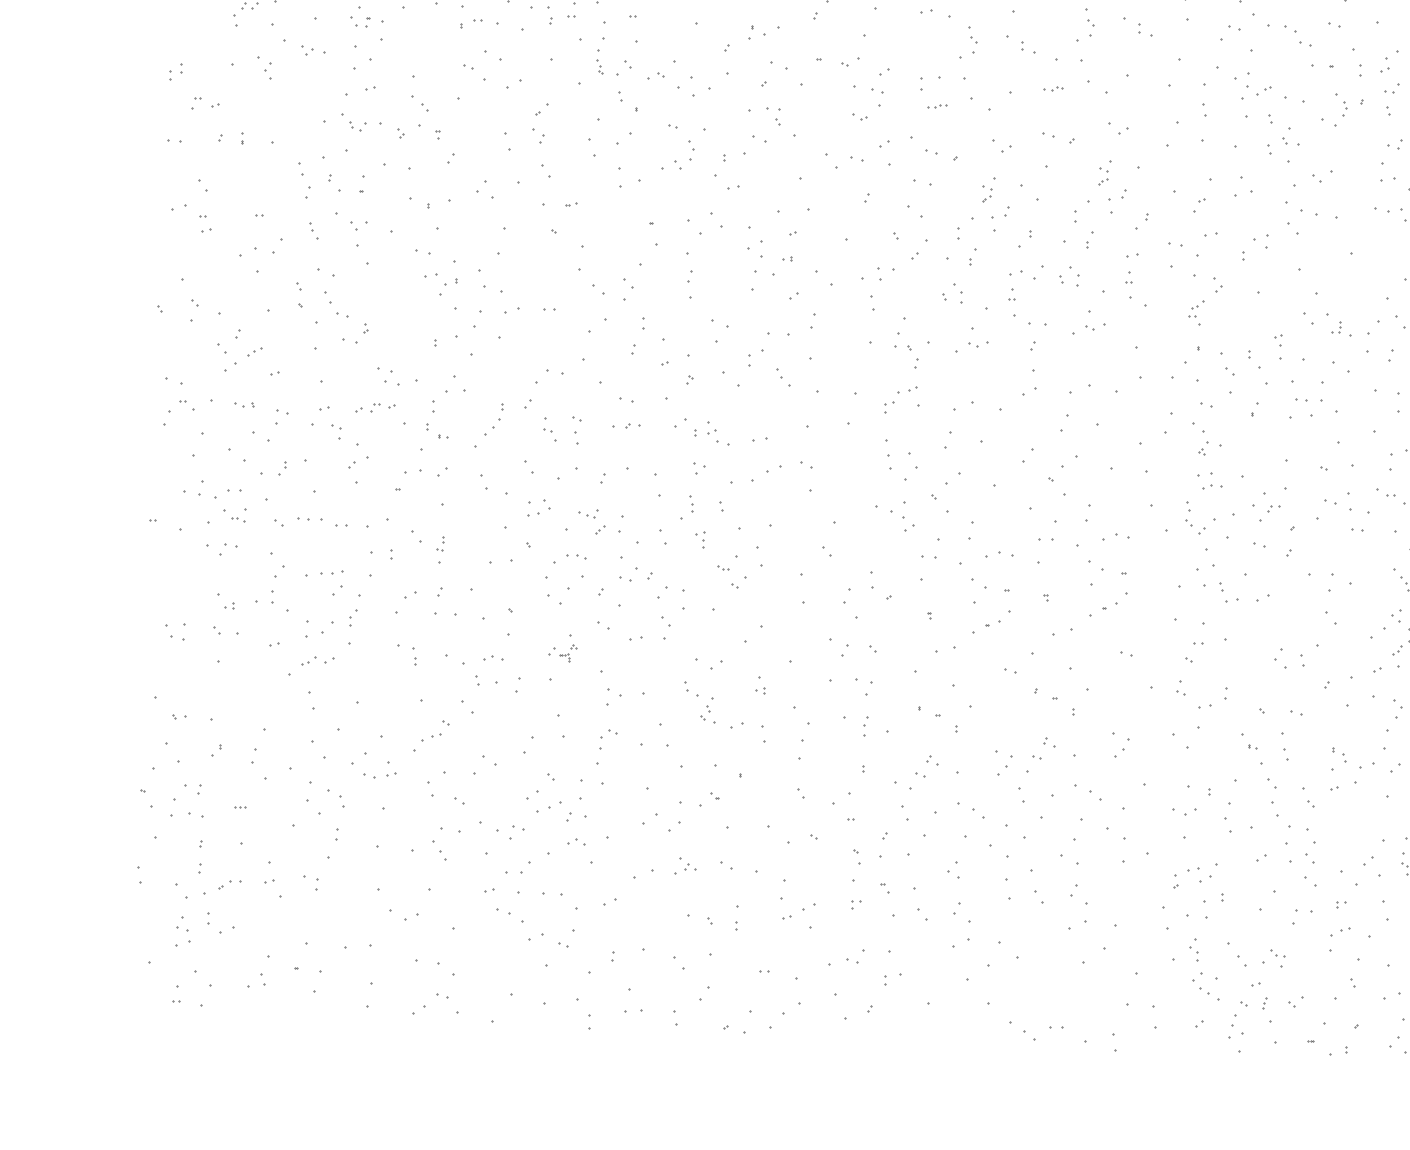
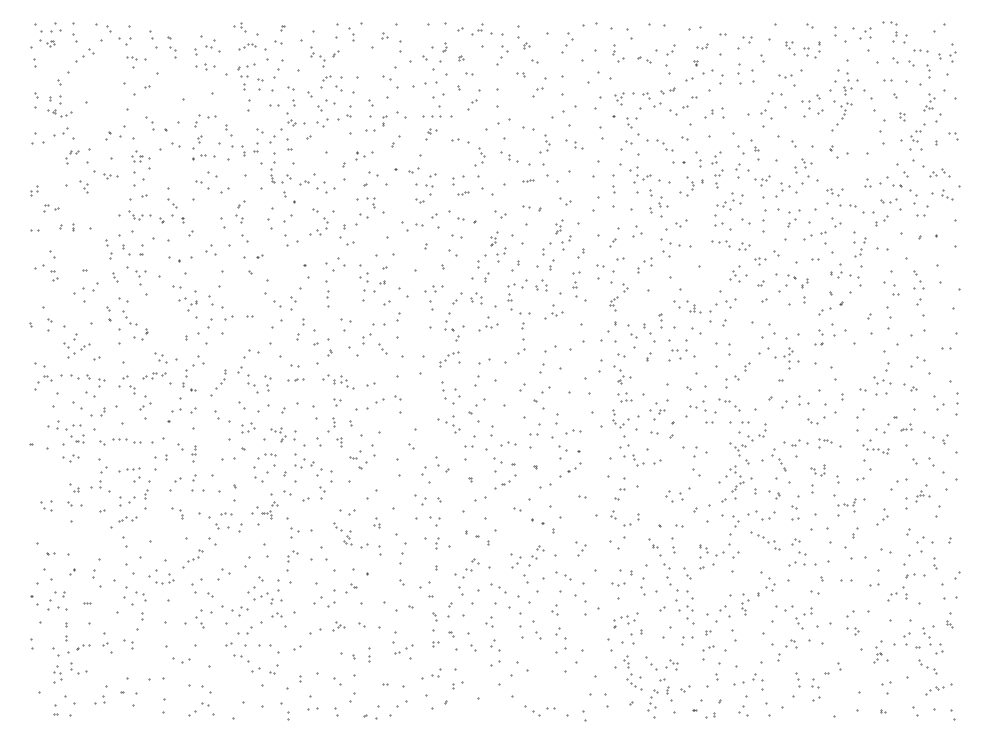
part: (919, 250) -> (457, 298), moved
part: (244, 404) -> (80, 376), size x1.67
part: (549, 429) -> (252, 383), size x1.43
part: (562, 648) -> (264, 506), size x1.67
part: (1069, 851) -> (554, 609), size x0.62

